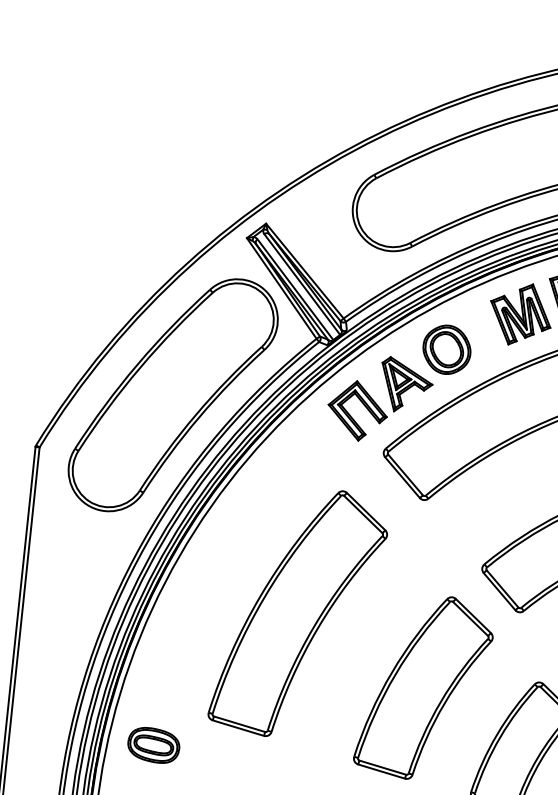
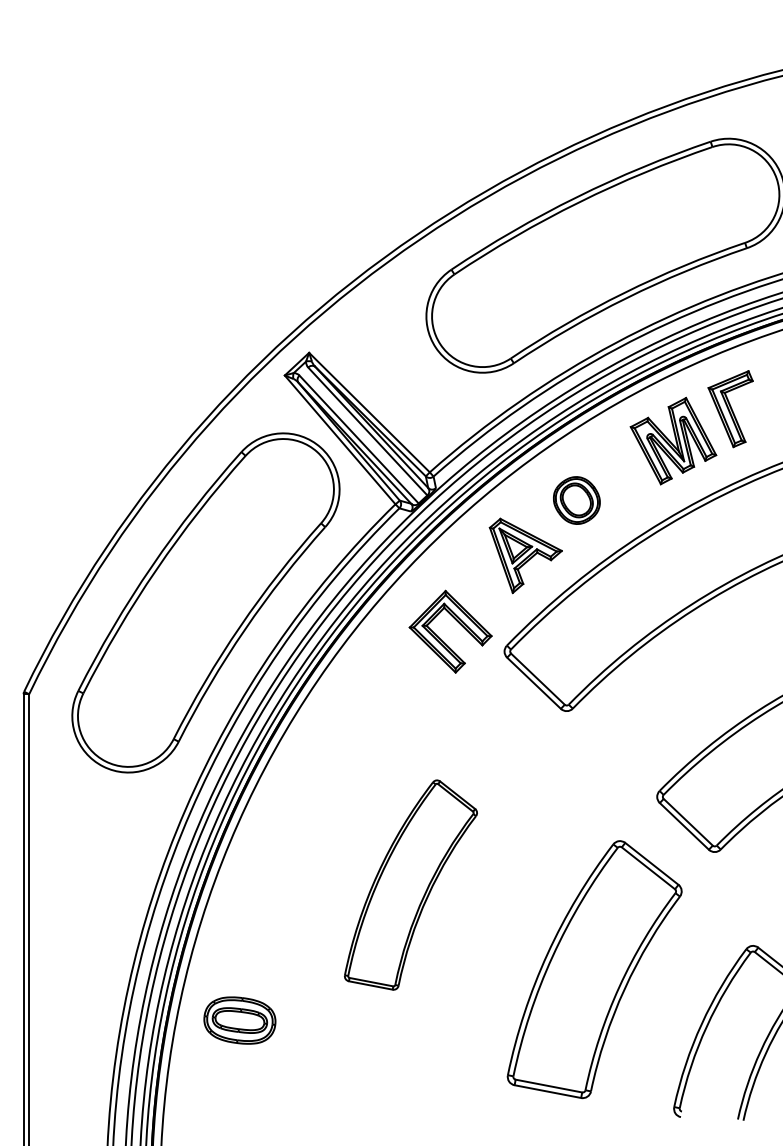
part: (446, 349) -> (576, 500), size x0.7
part: (363, 405) -> (458, 623), moved
part: (298, 612) -> (410, 884), size x0.6
part: (153, 745) -> (239, 1020), moved

